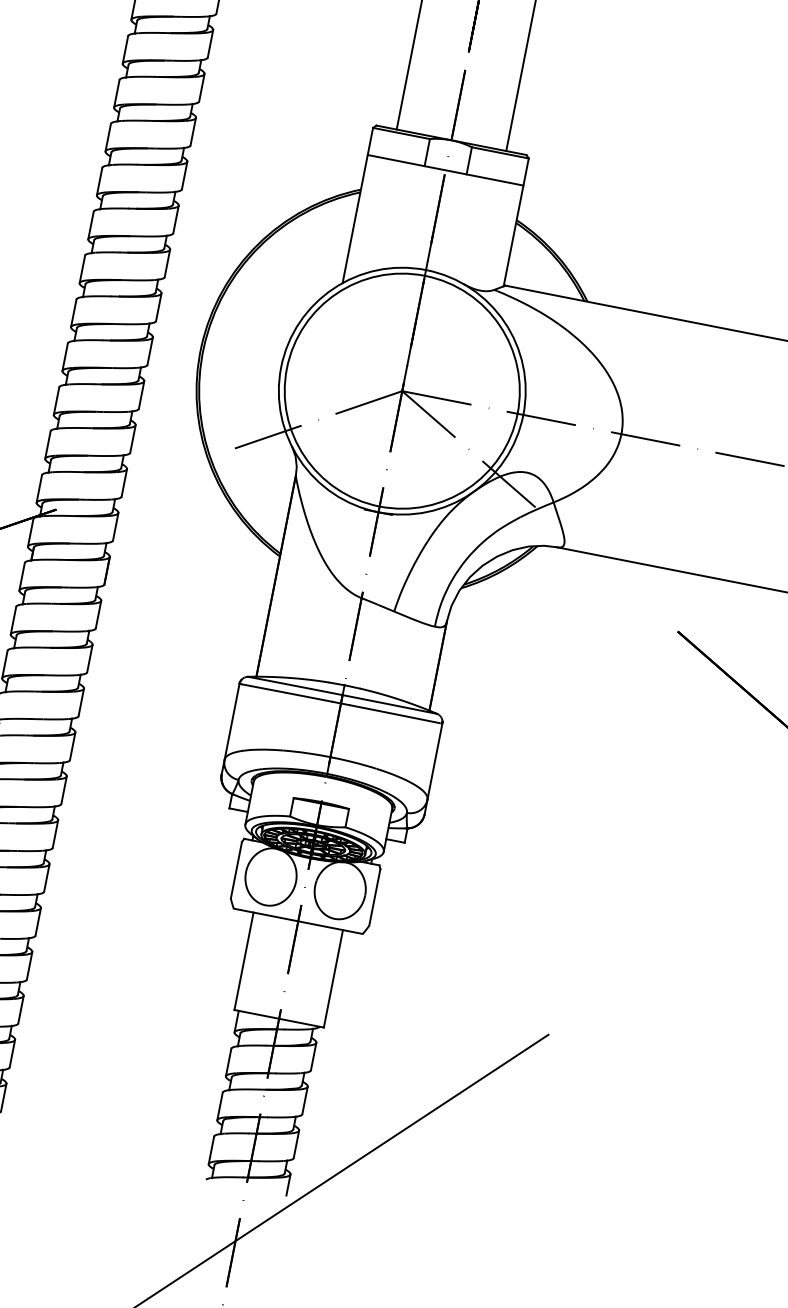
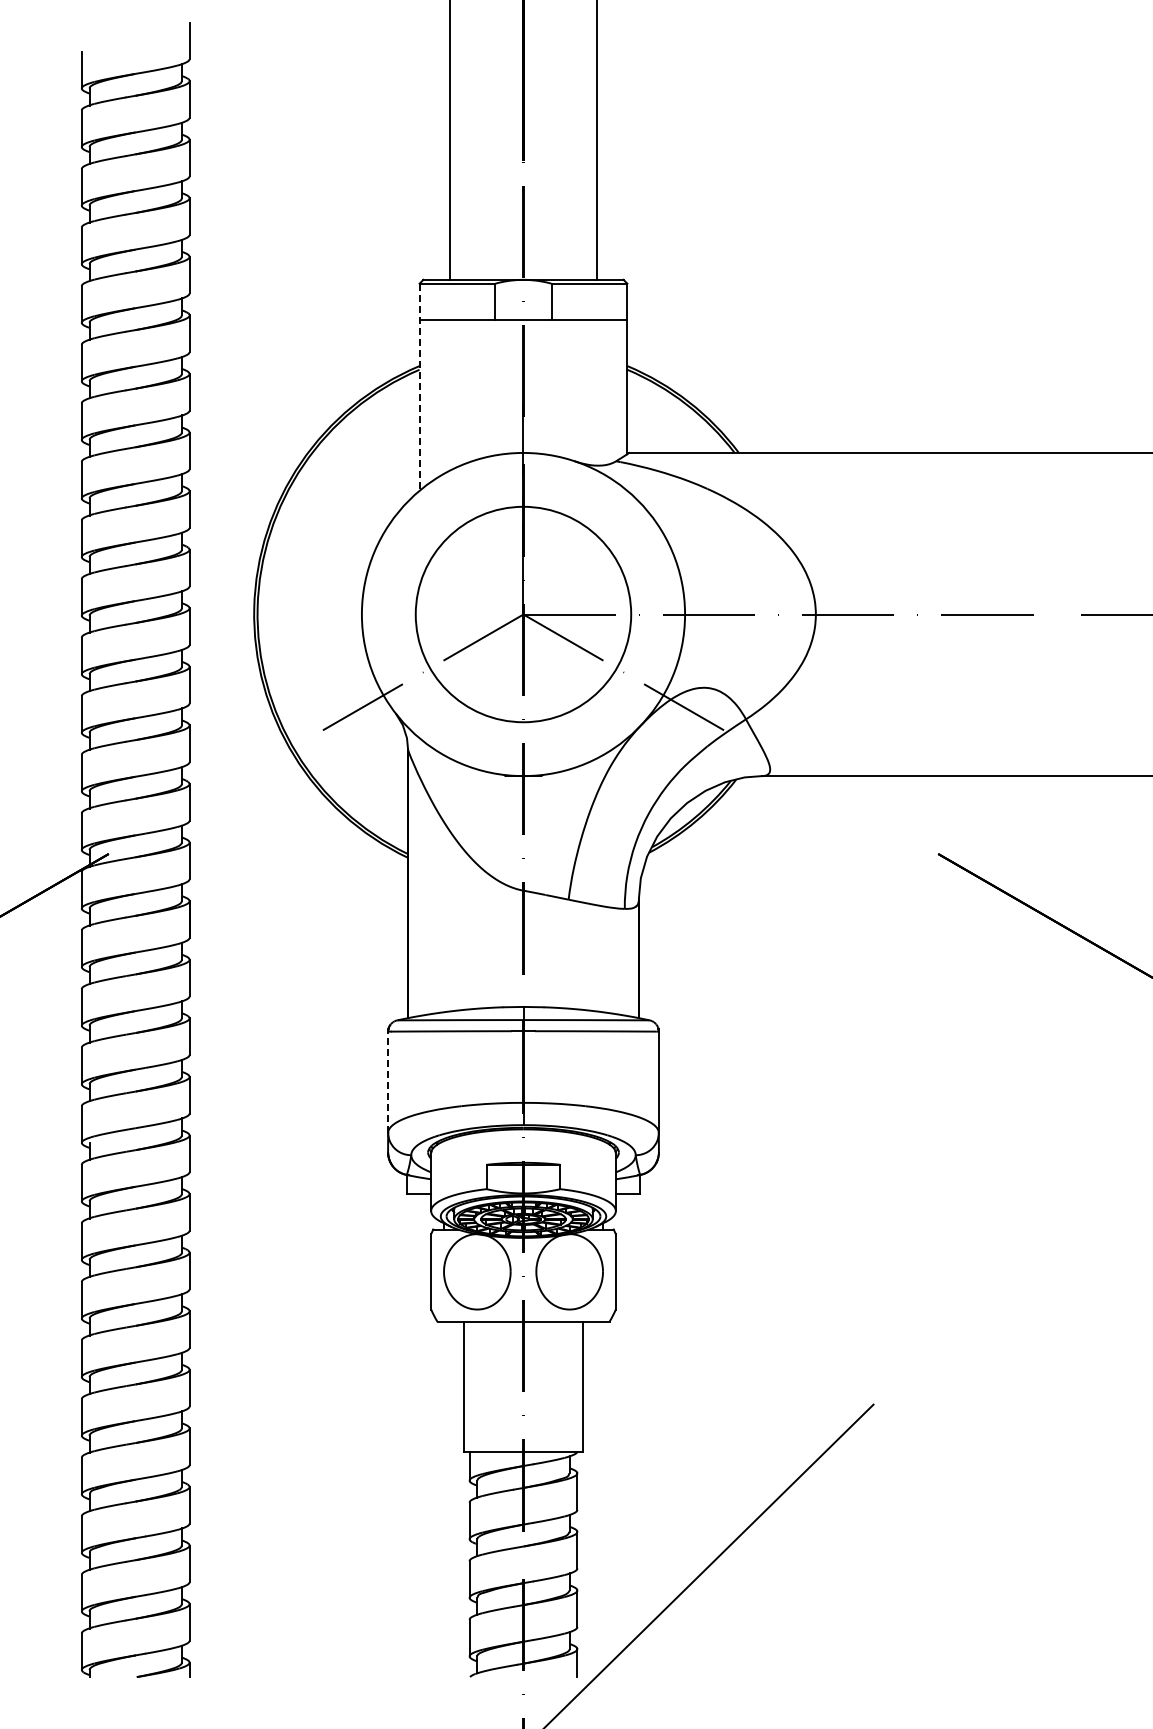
line: (357, 205) -> (419, 387), solid -> dashed
circle: (402, 391) -> (523, 614), size x0.7
line: (232, 722) -> (388, 1082), solid -> dashed

